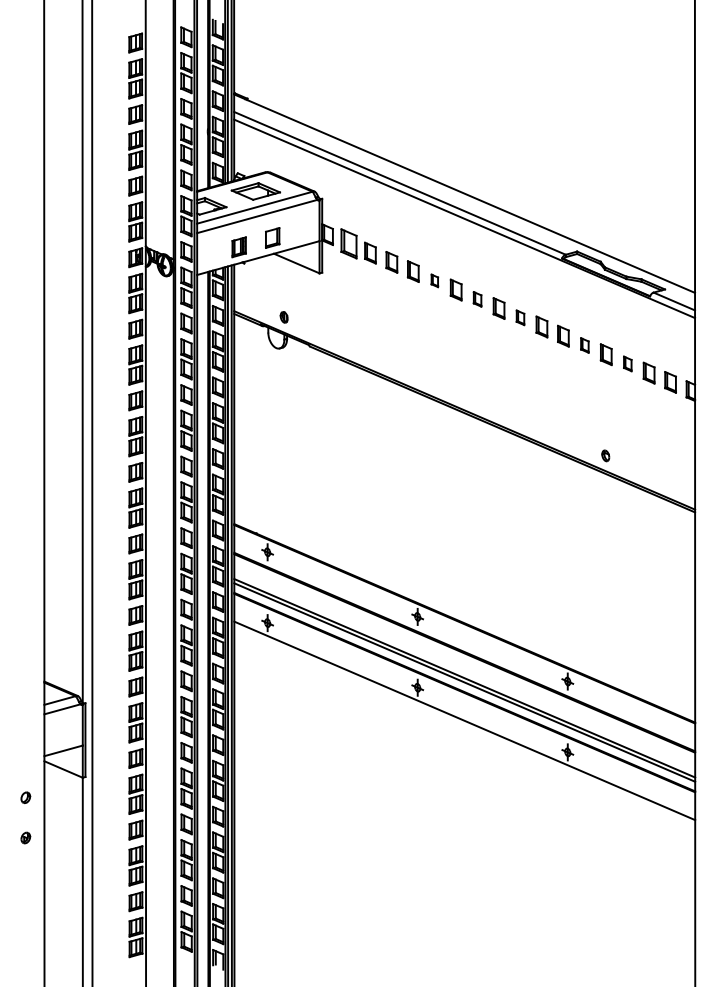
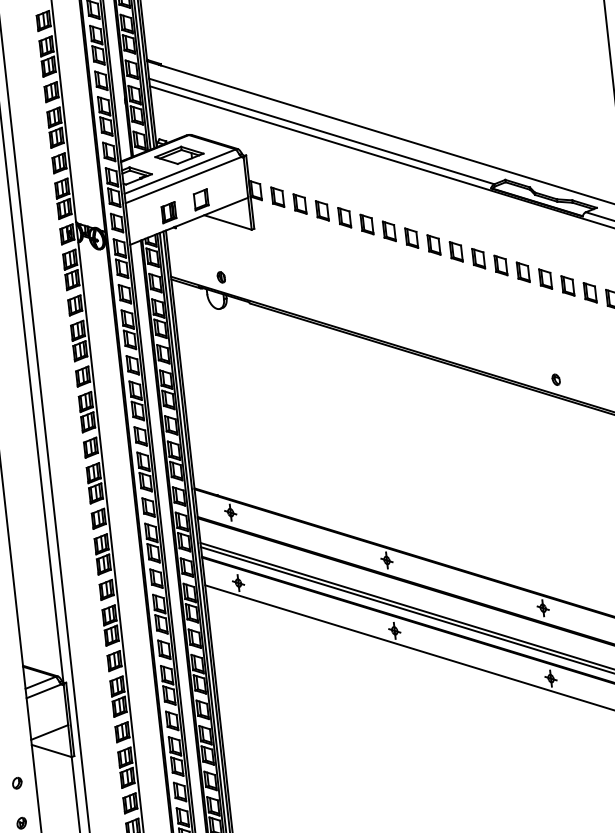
part: (348, 243) -> (277, 196), size x0.71
part: (434, 280) -> (366, 224), size x1.67
part: (477, 299) -> (411, 238), size x1.43
part: (520, 317) -> (456, 251), size x1.43
part: (584, 345) -> (522, 272), size x1.43
part: (627, 363) -> (567, 285), size x1.43

